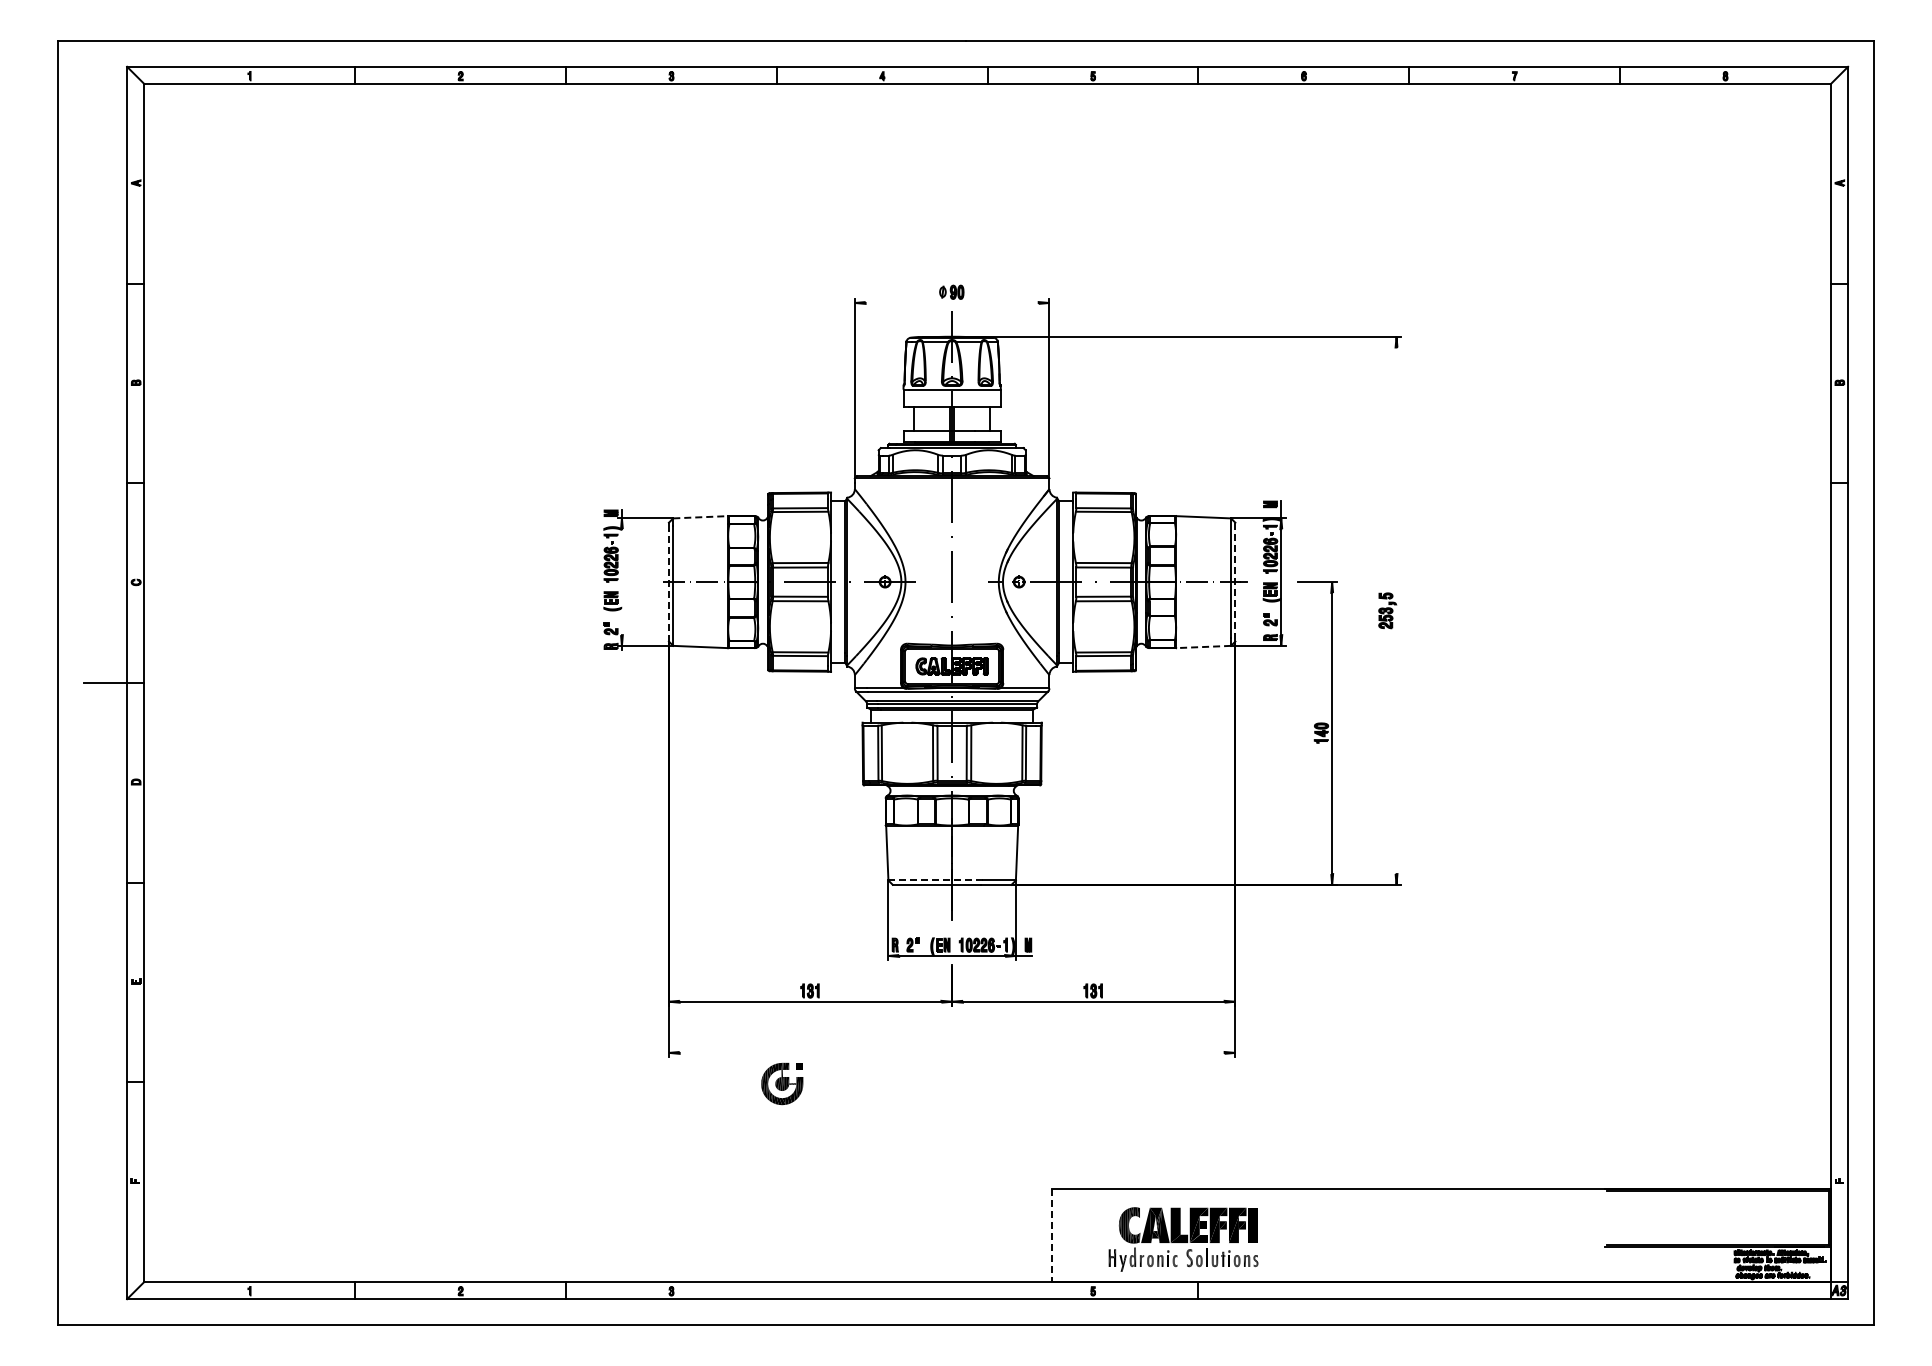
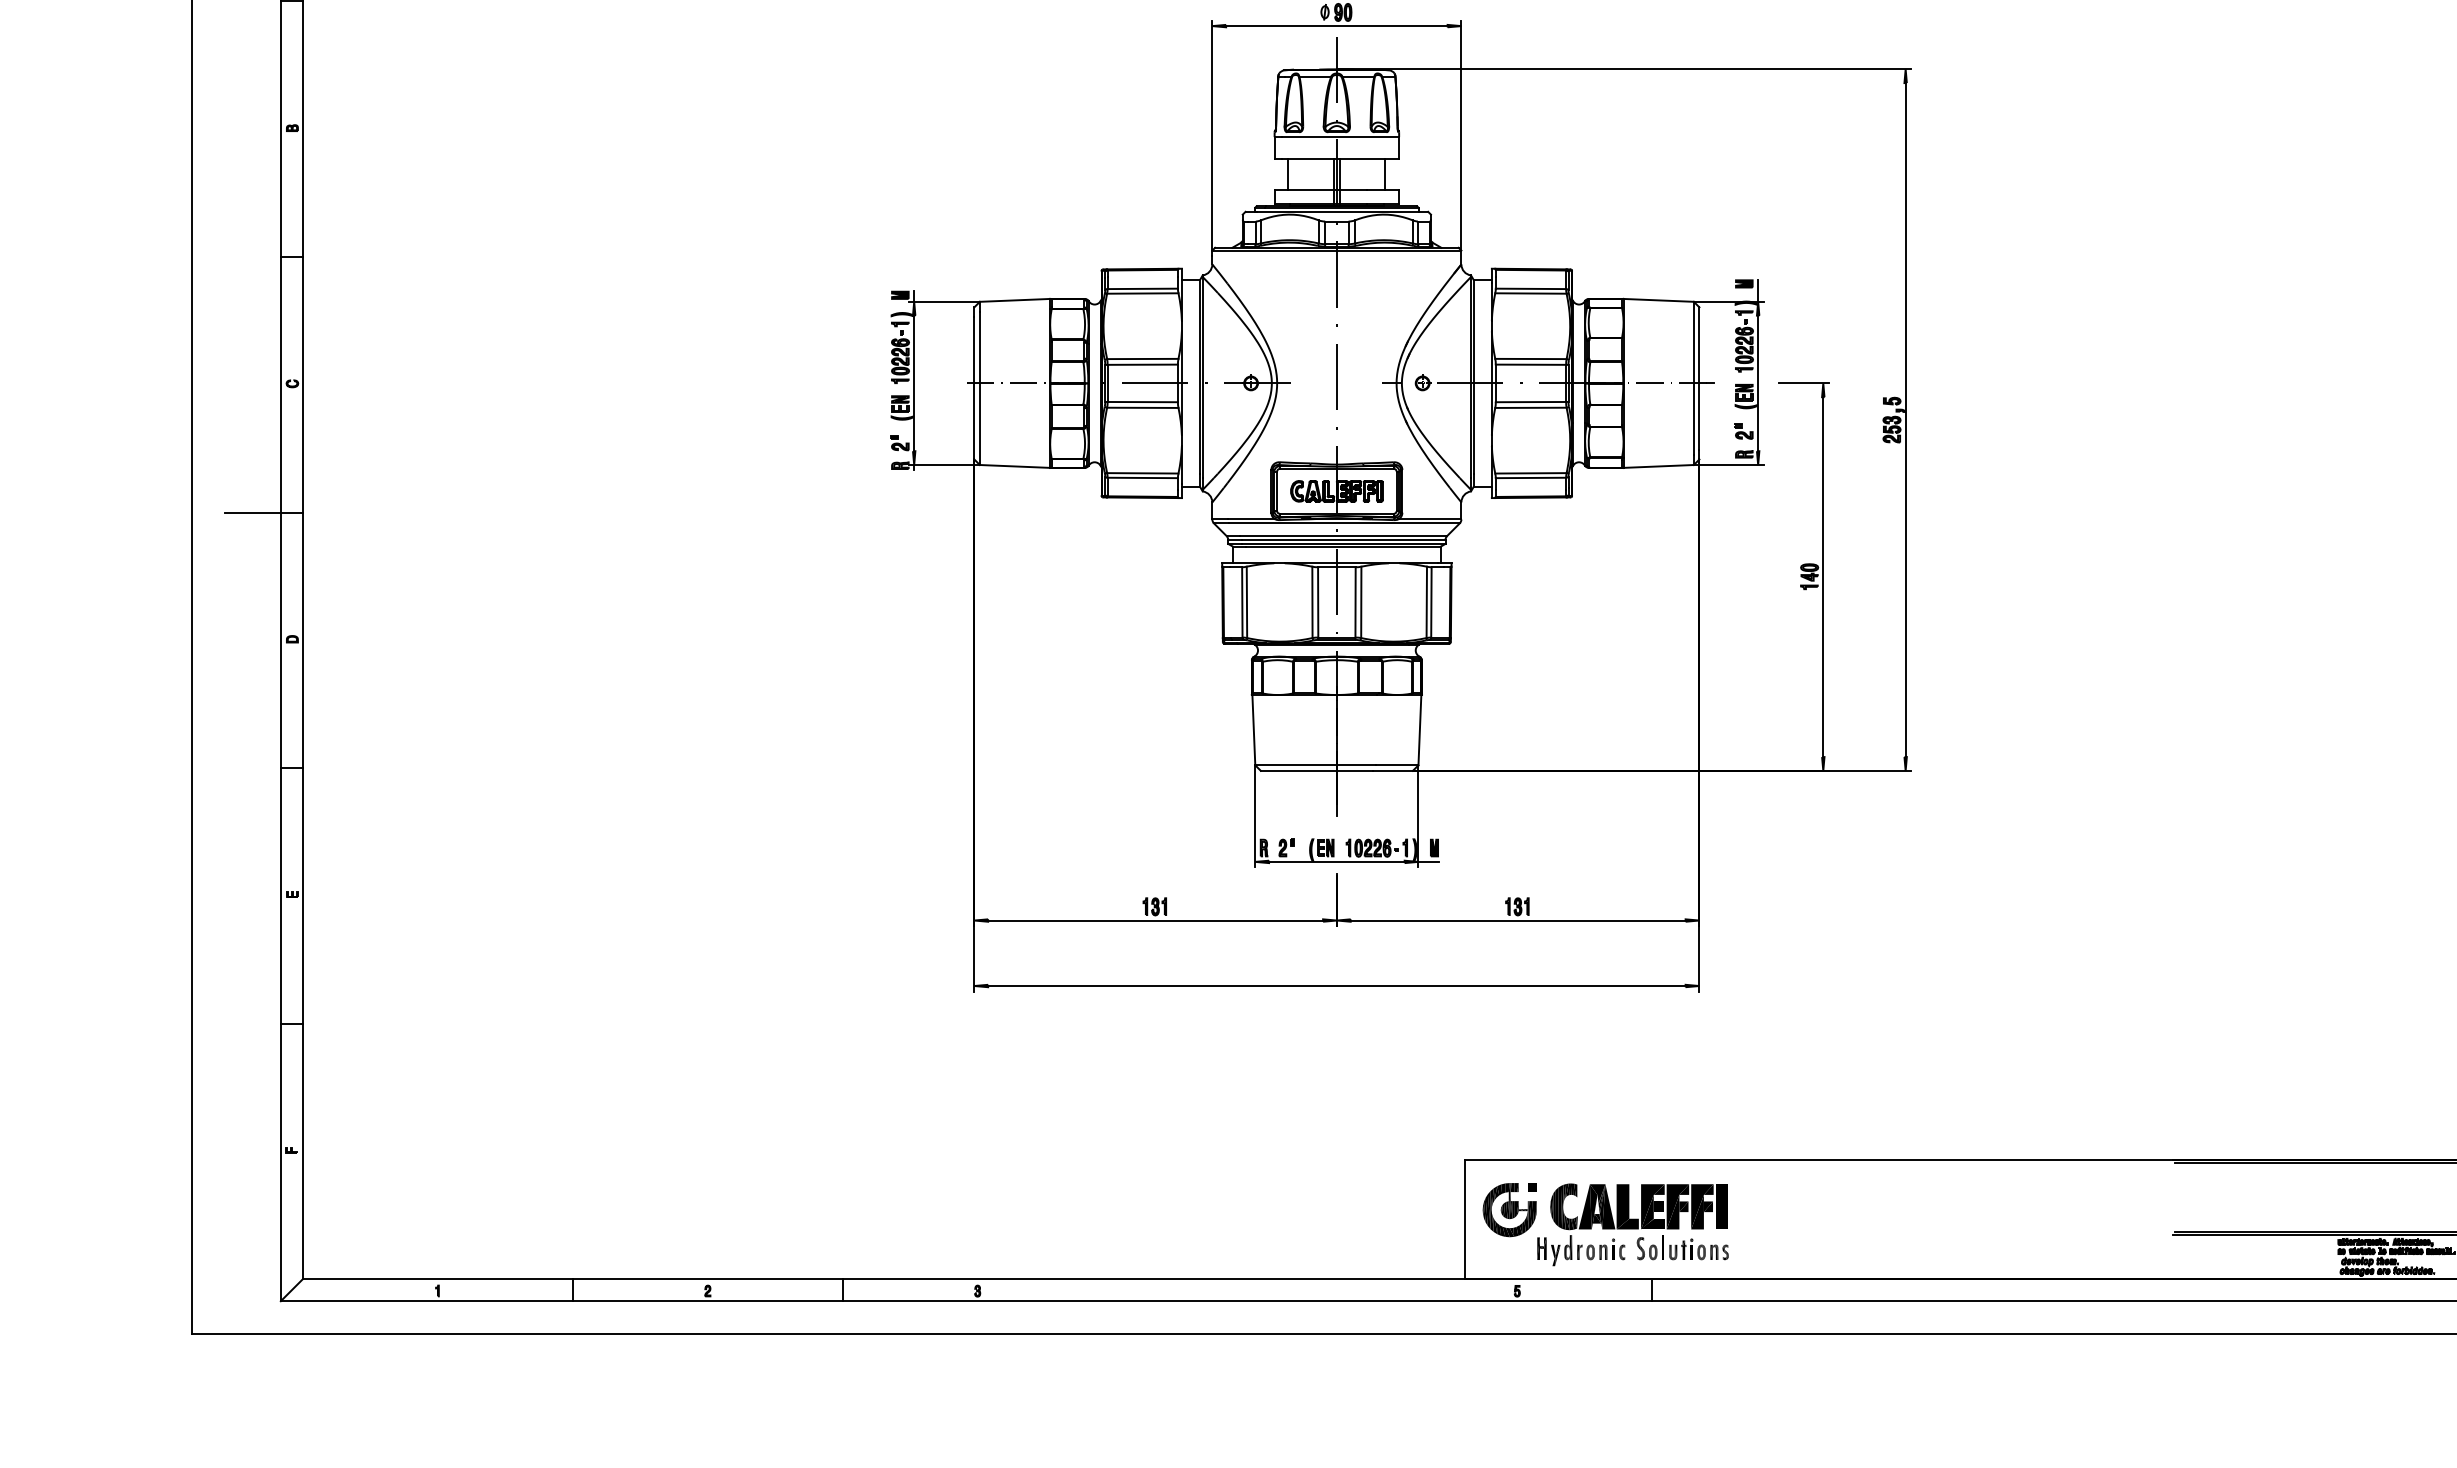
line: (951, 302) -> (1336, 25), added
line: (701, 517) -> (1016, 300), dashed -> solid
line: (1235, 578) -> (1699, 378), dashed -> solid
line: (621, 582) -> (913, 383), added
line: (668, 585) -> (973, 387), dashed -> solid
line: (1396, 610) -> (1905, 419), added
line: (1203, 647) -> (1658, 467), dashed -> solid
line: (935, 880) -> (1315, 765), dashed -> solid
line: (951, 1052) -> (1336, 985), added
part: (782, 1083) -> (1510, 1209), moved
line: (1052, 1235) -> (1465, 1219), dashed -> solid

